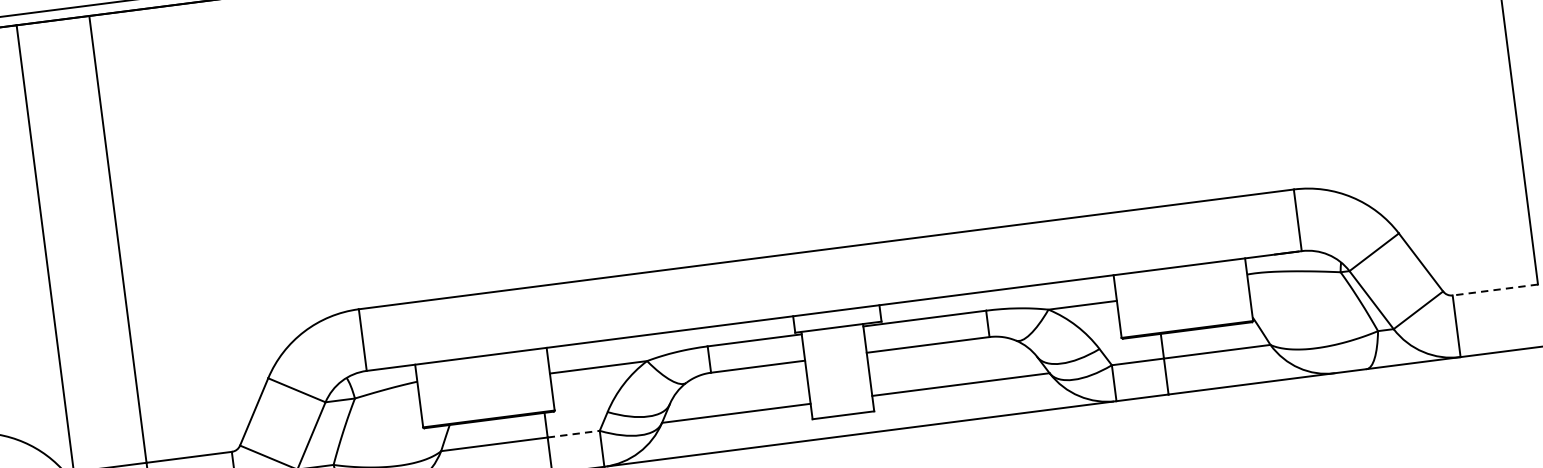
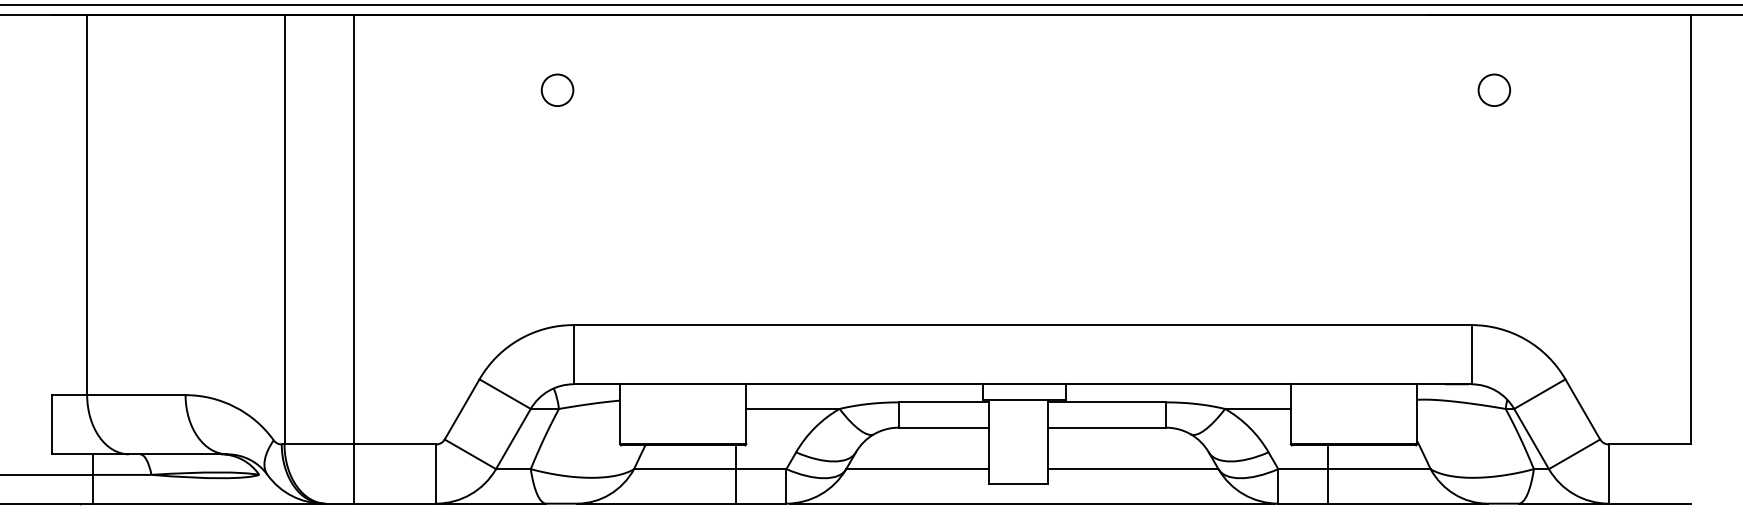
circle: (310, 66) -> (557, 89), added
line: (1495, 290) -> (1649, 444), dashed -> solid
line: (573, 434) -> (761, 469), dashed -> solid

